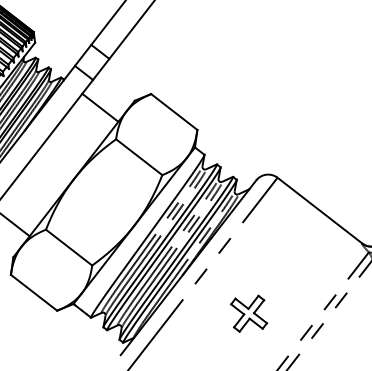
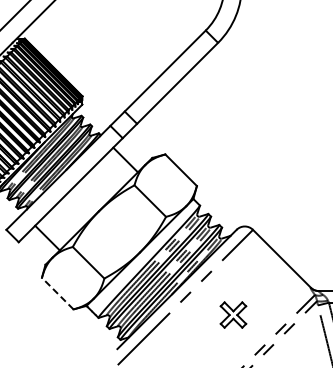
line: (33, 292) -> (57, 293), solid -> dashed
part: (249, 313) -> (233, 314), moved

